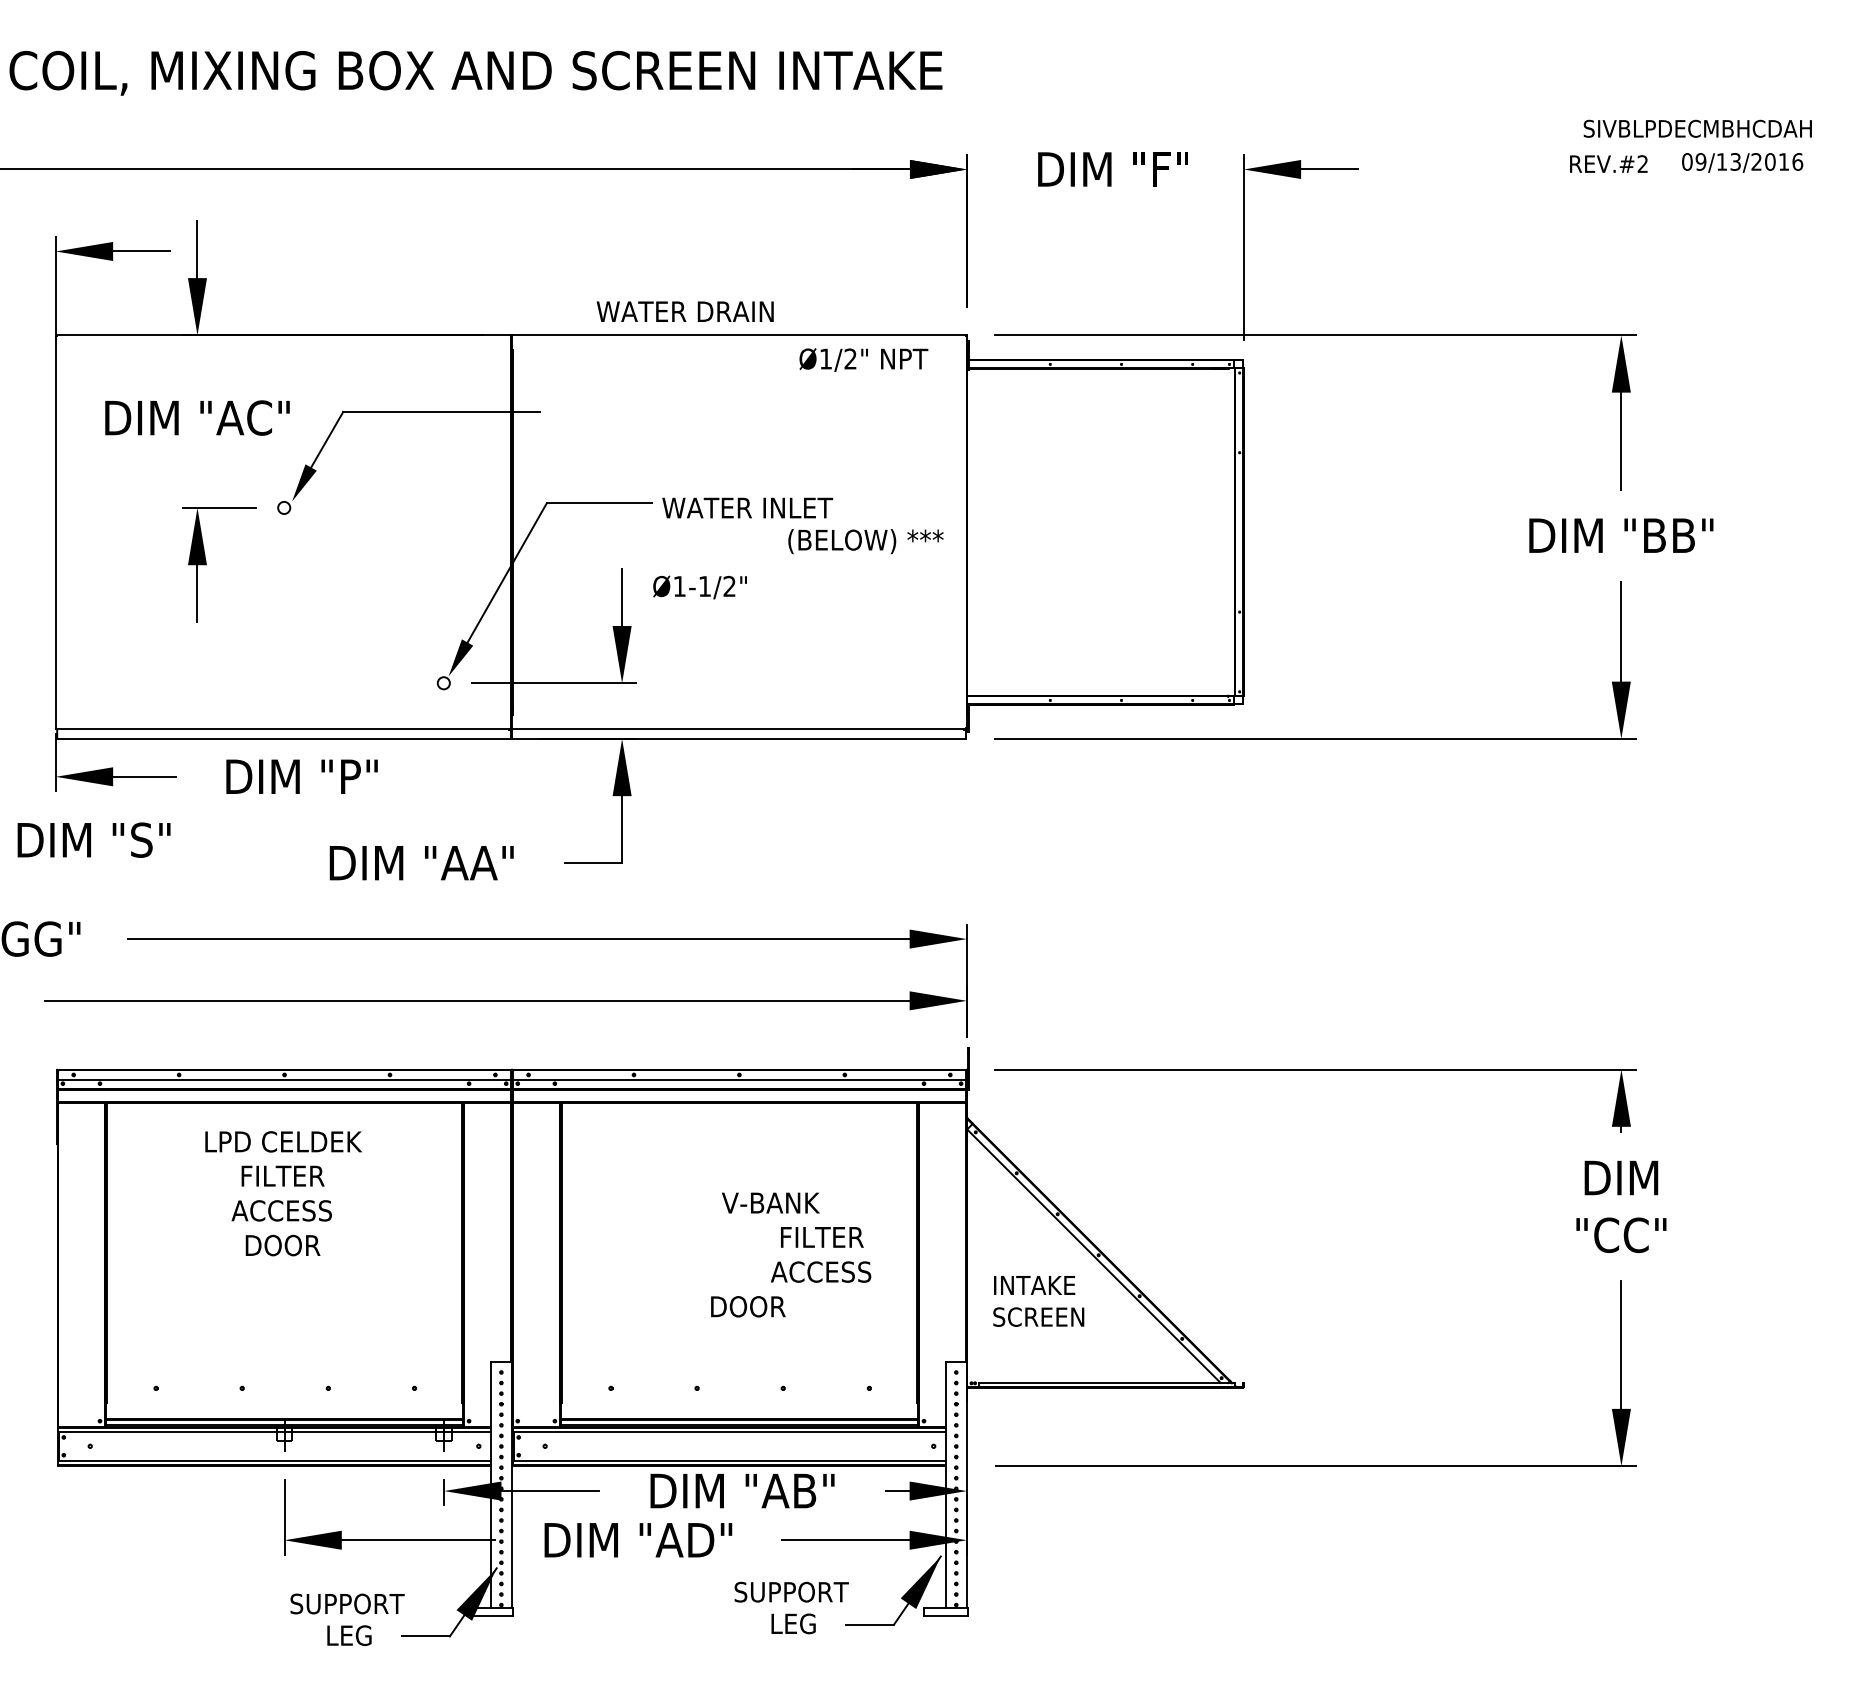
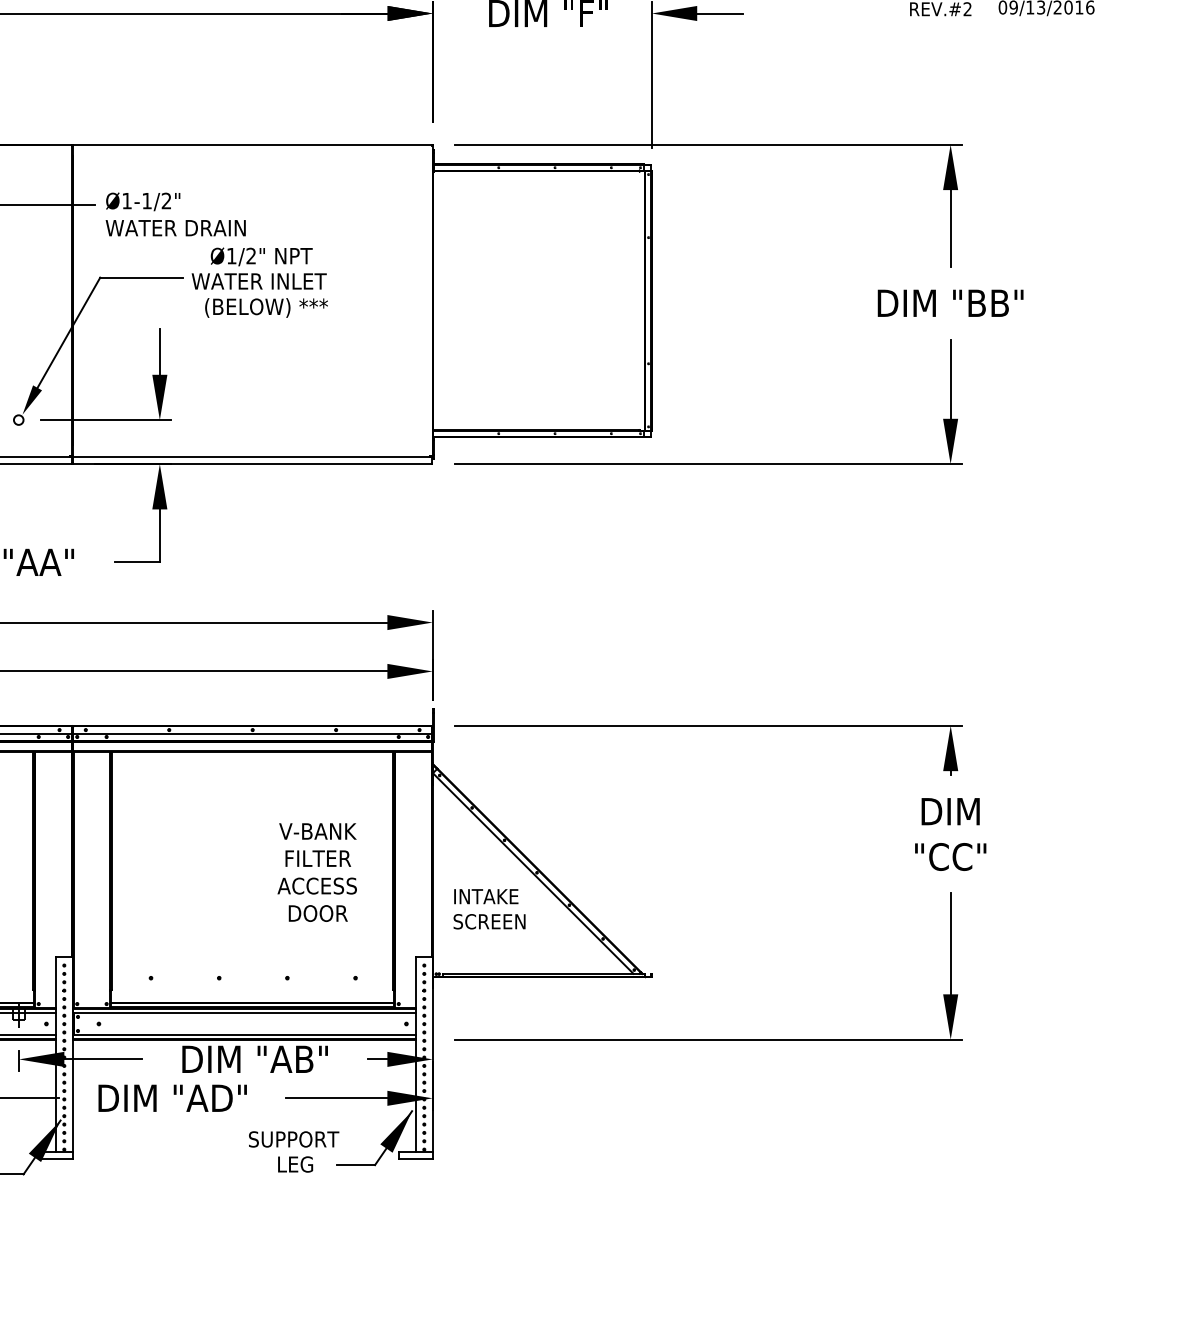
text: (684, 311) -> (175, 227), moved
text: (863, 359) -> (261, 256), moved
text: (865, 541) -> (266, 307), moved
text: (699, 587) -> (142, 201), moved
text: (770, 1202) -> (317, 831), moved
text: (748, 1306) -> (318, 913), moved

